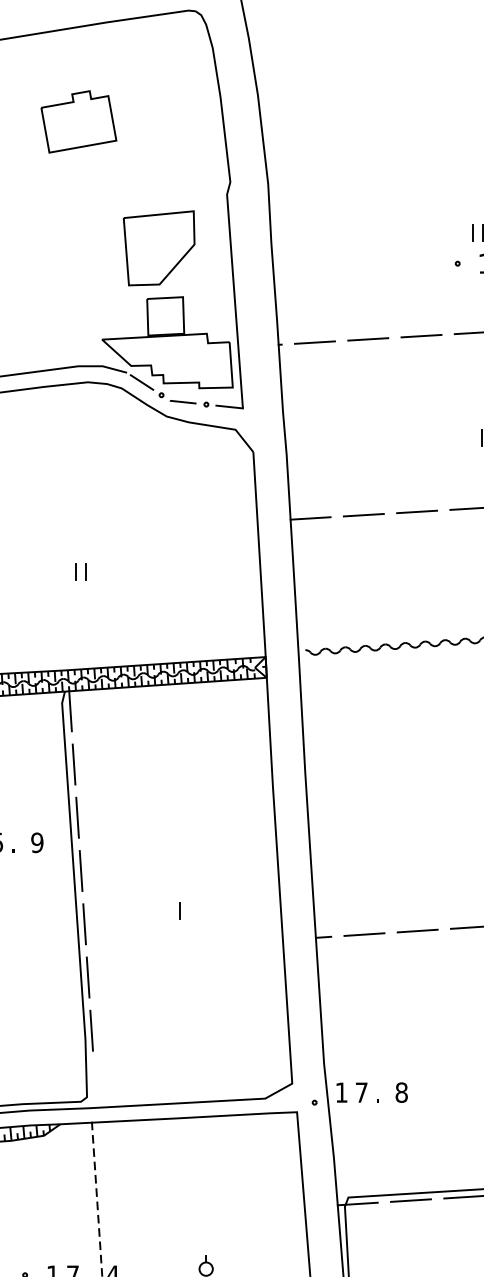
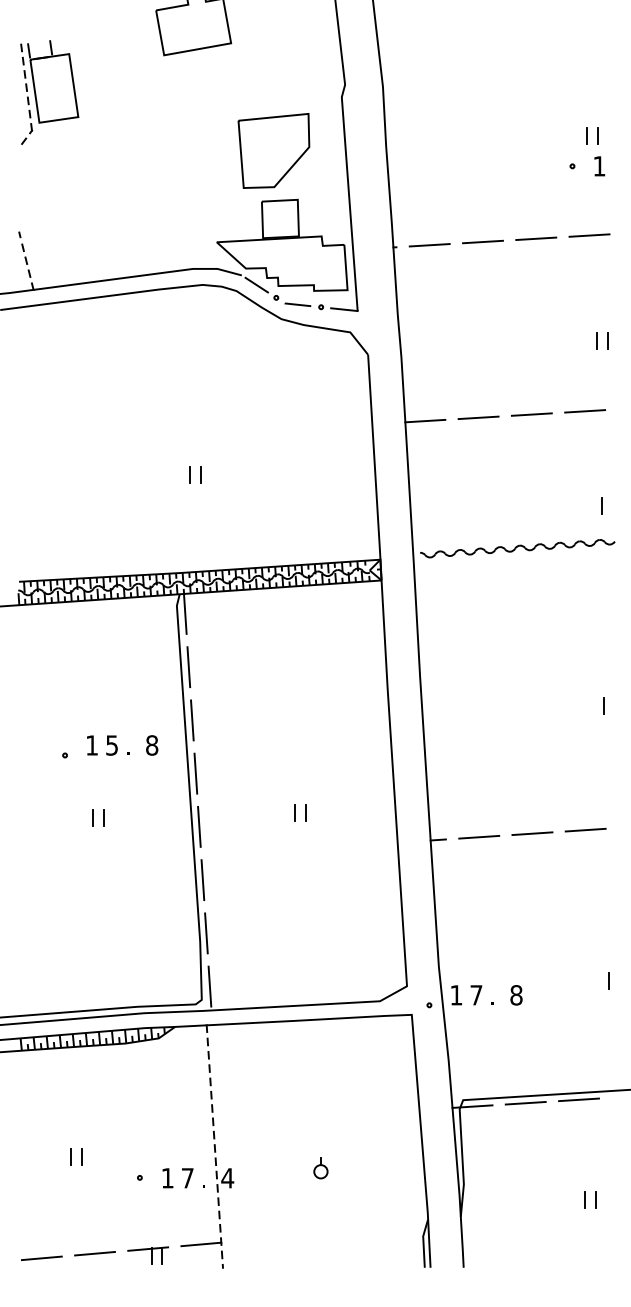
text: (37, 842) -> (152, 745), 9 -> 8
line: (190, 909) -> (305, 812), added
line: (94, 1083) -> (209, 986), added

